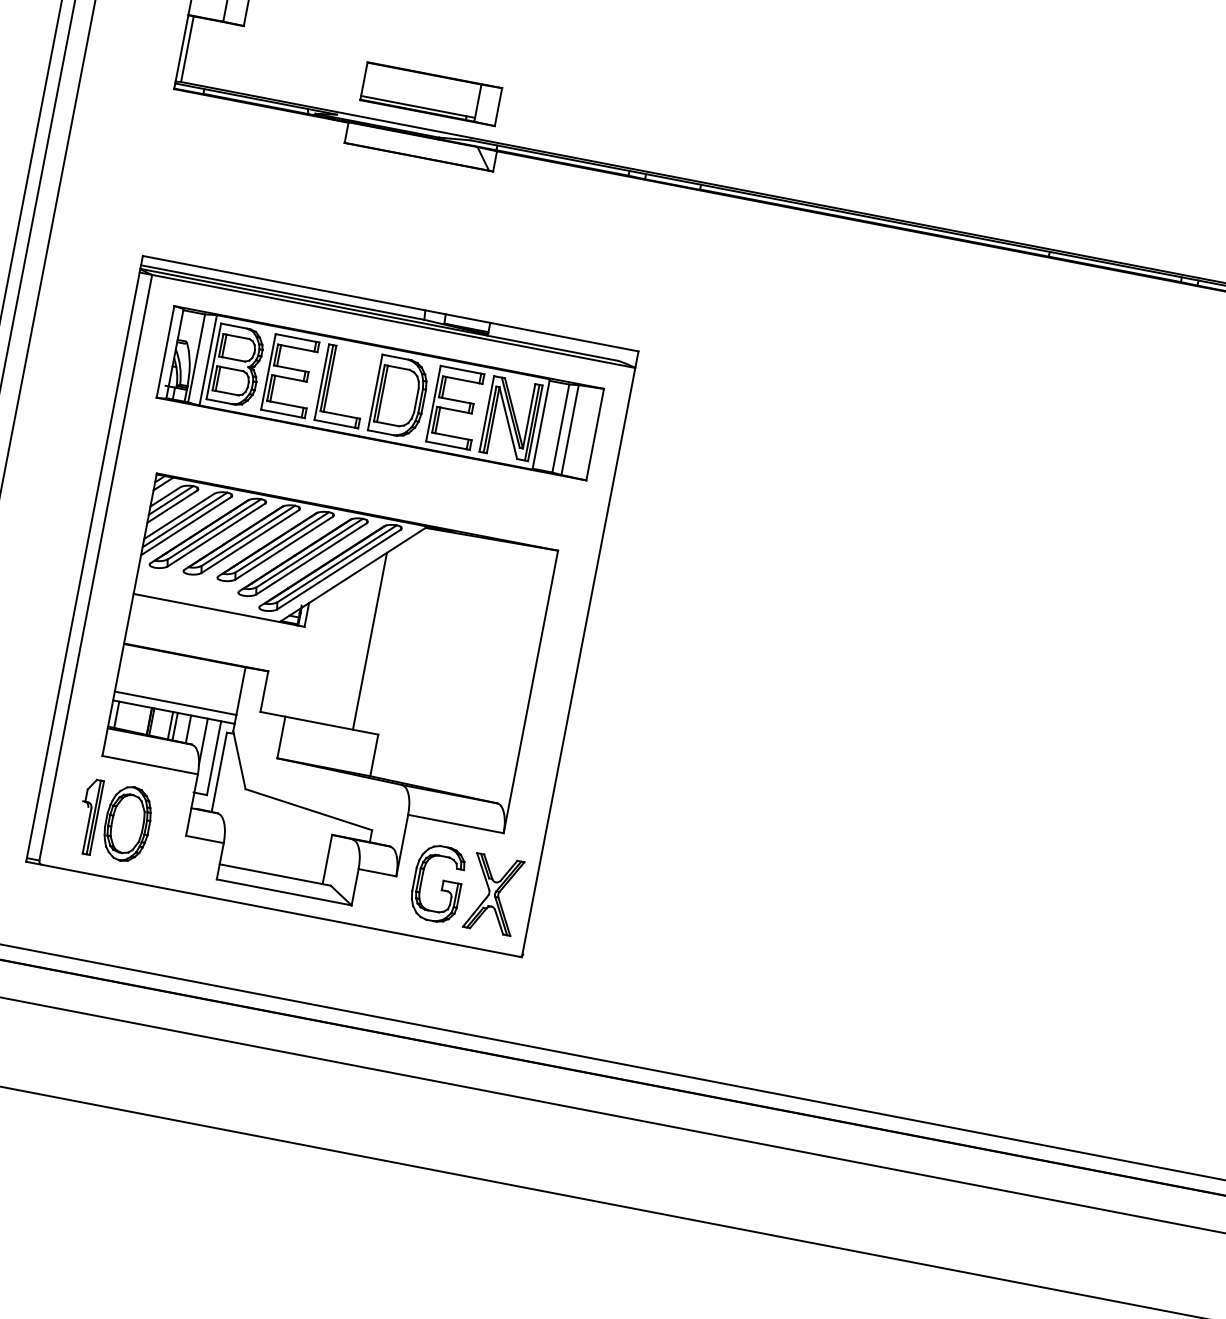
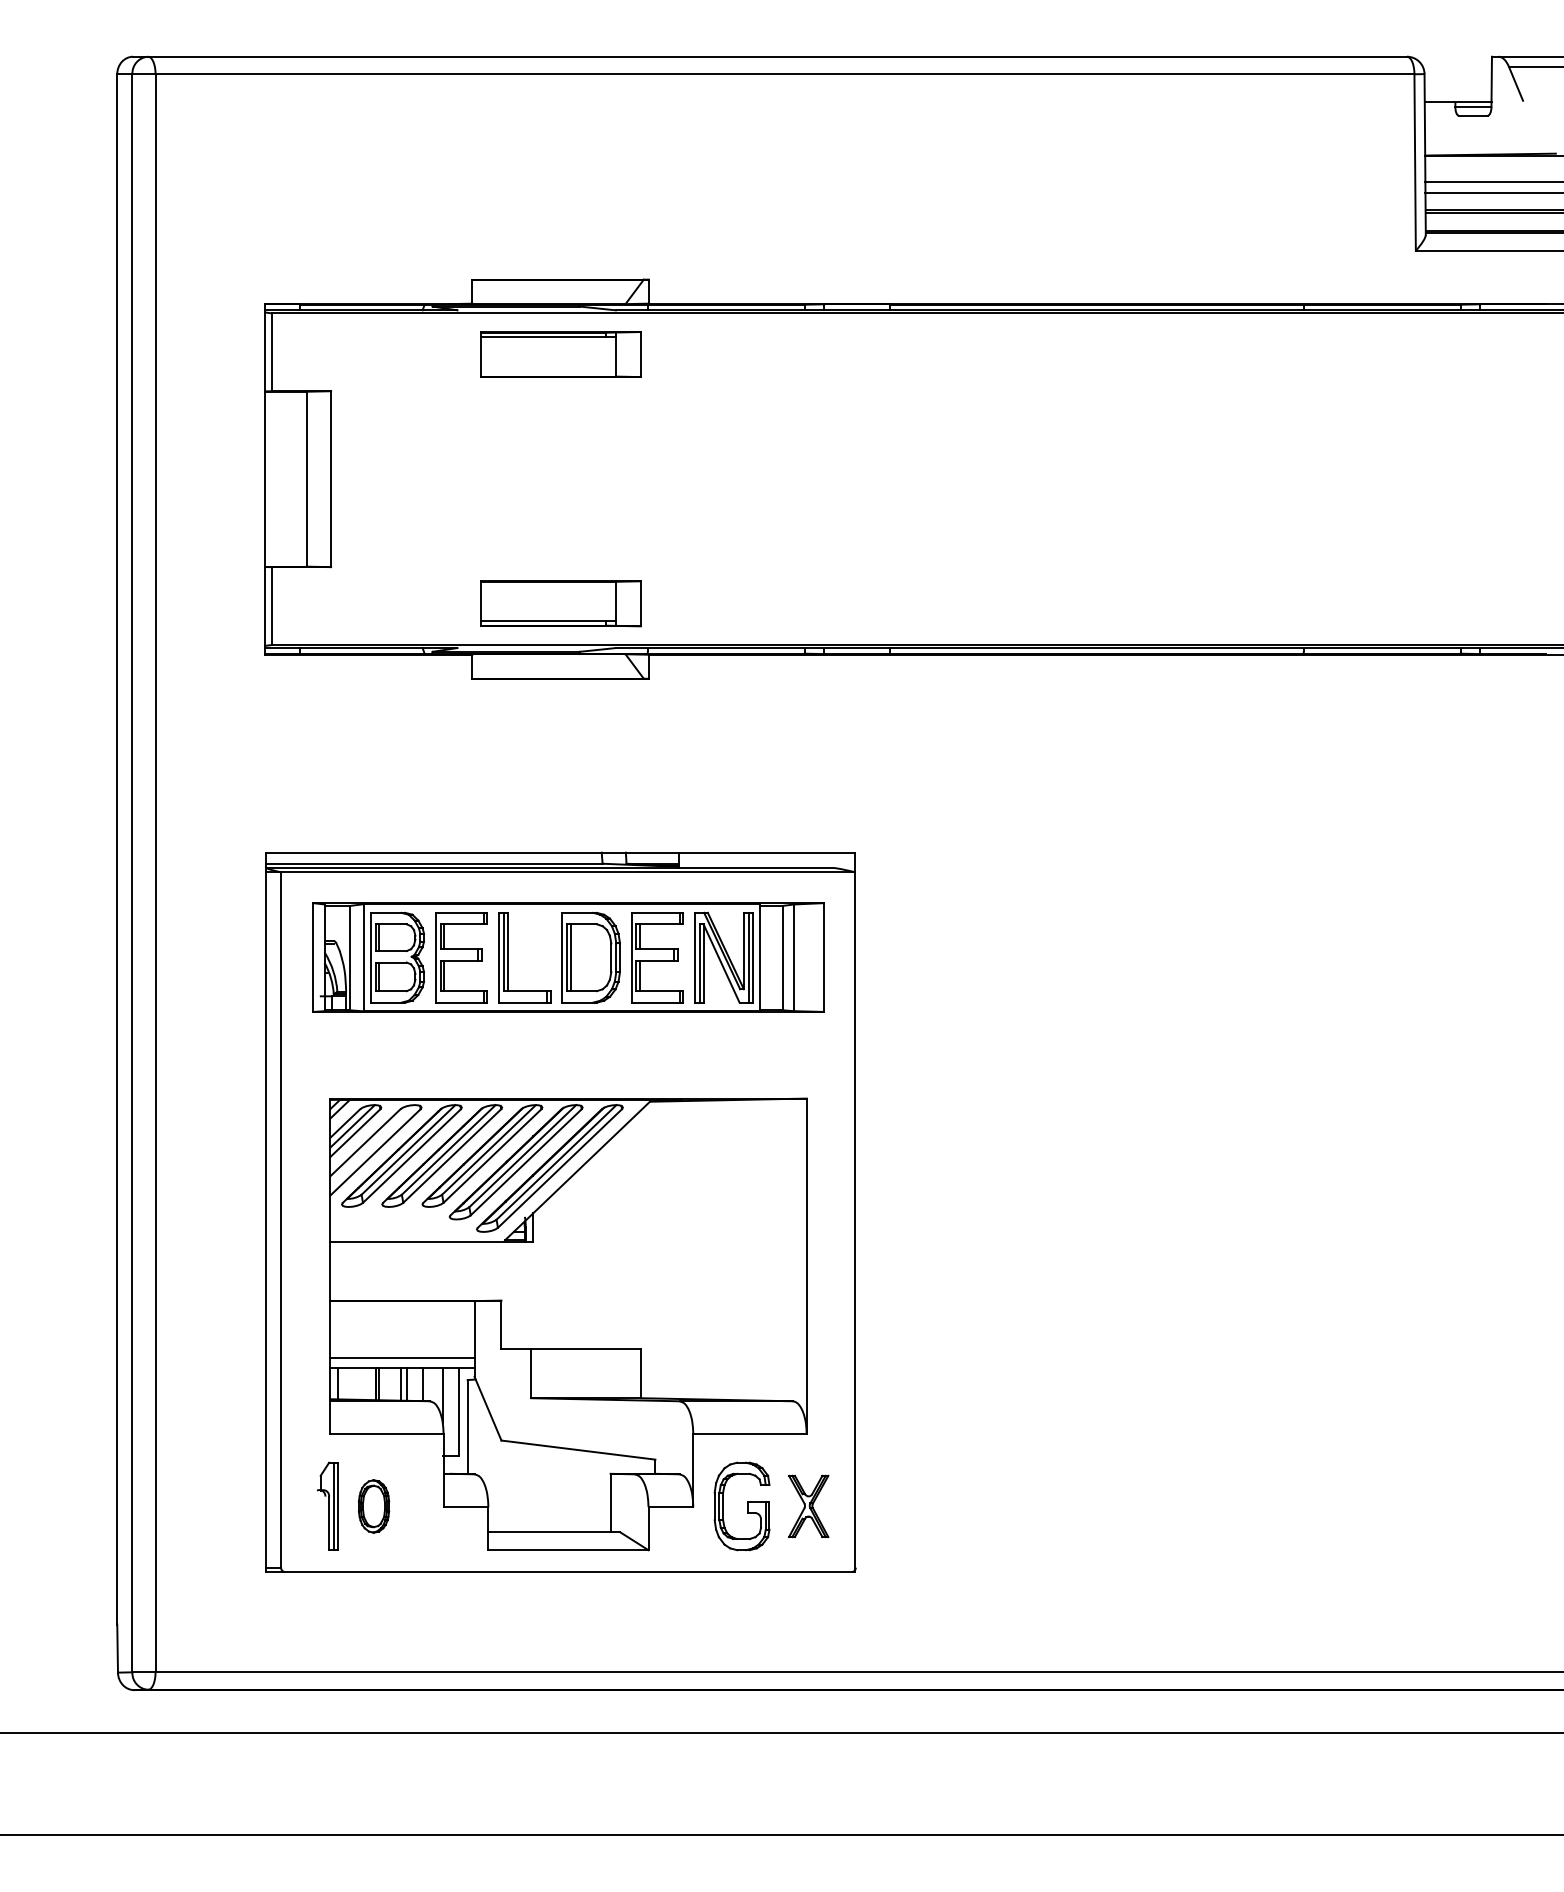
line: (184, 519) -> (372, 1145), removed
line: (370, 641) -> (611, 1243), removed
part: (127, 823) -> (373, 1506), size x0.6
part: (493, 894) -> (808, 1506), size x0.7

